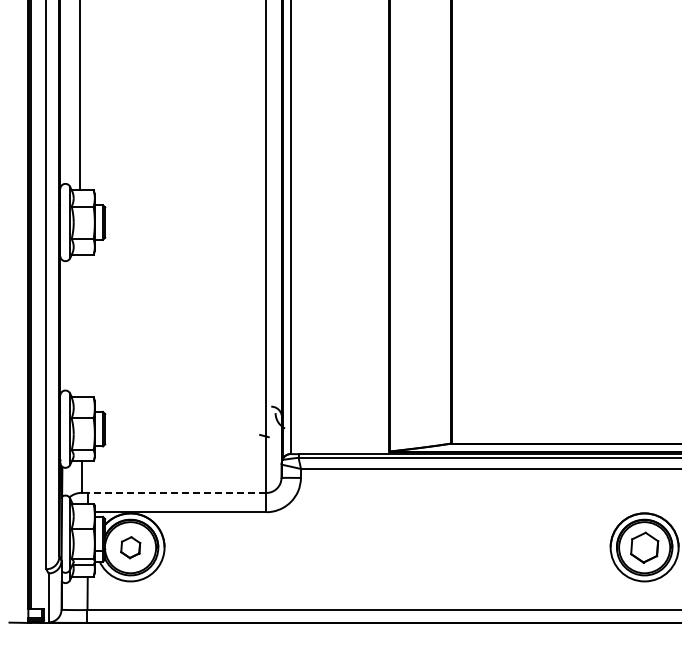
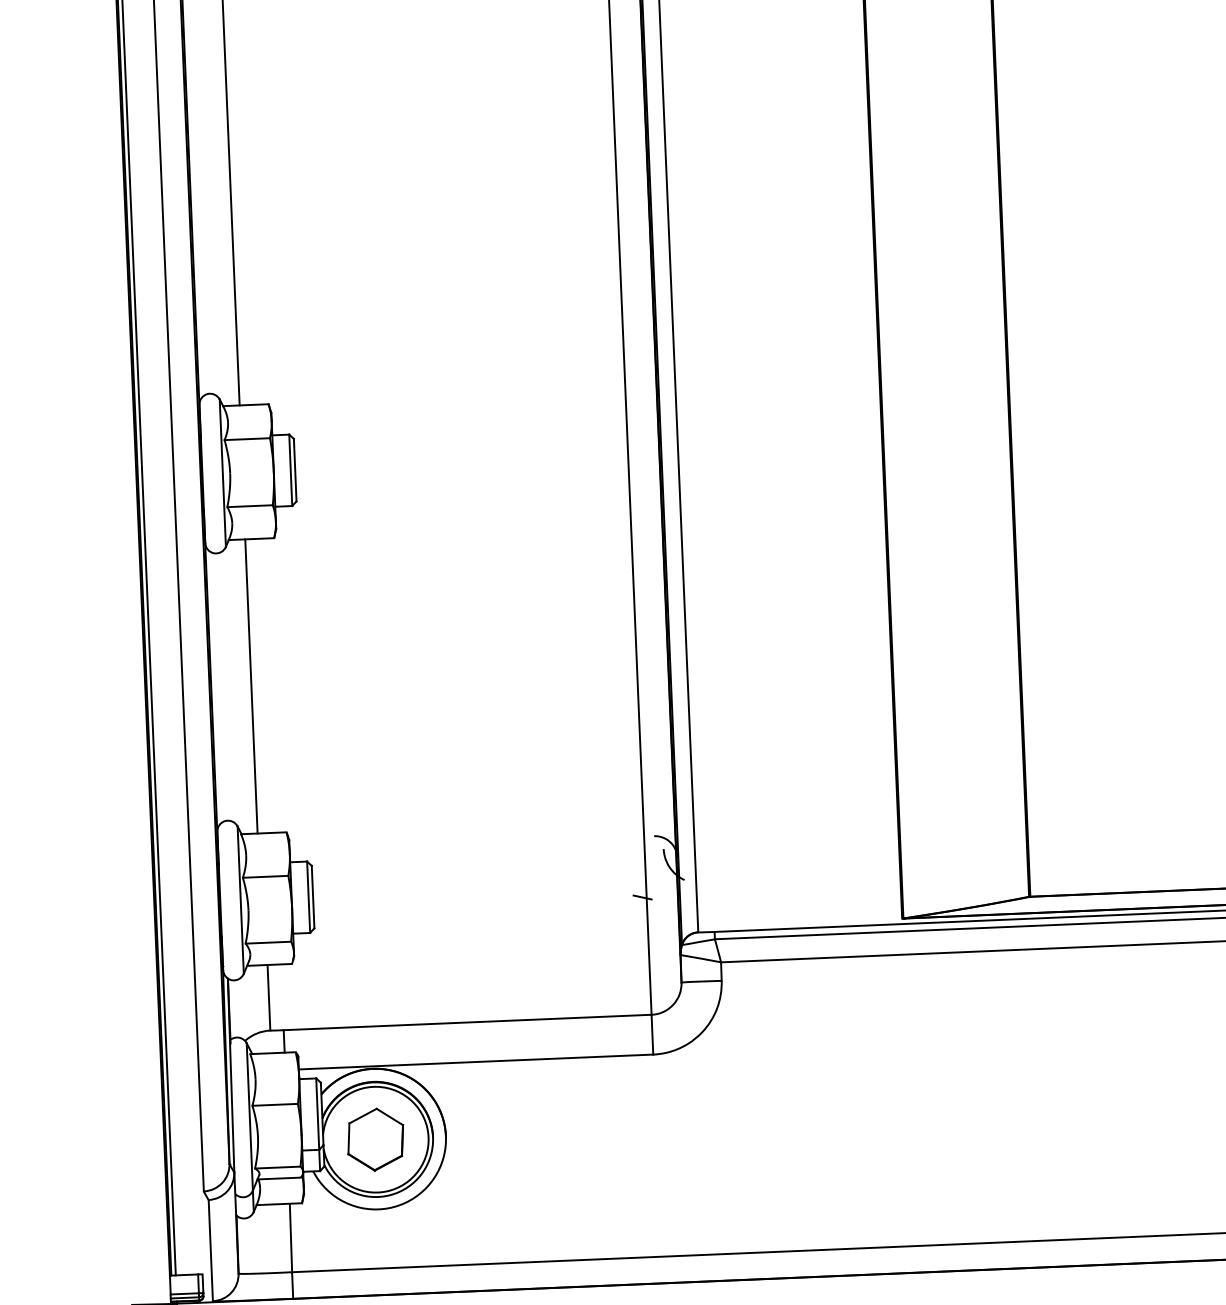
line: (79, 325) -> (250, 685), added
line: (176, 492) -> (465, 1021), dashed -> solid
part: (130, 547) -> (375, 1139), size x1.43

